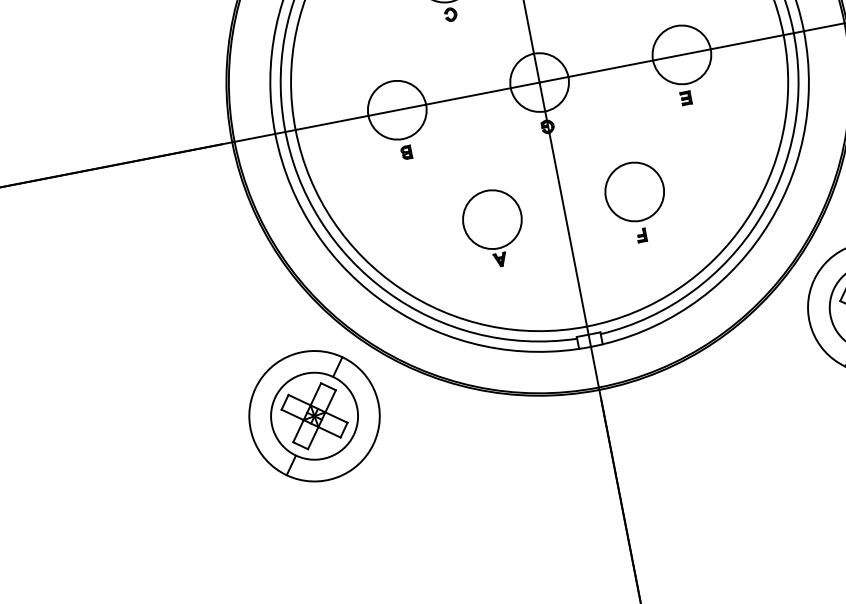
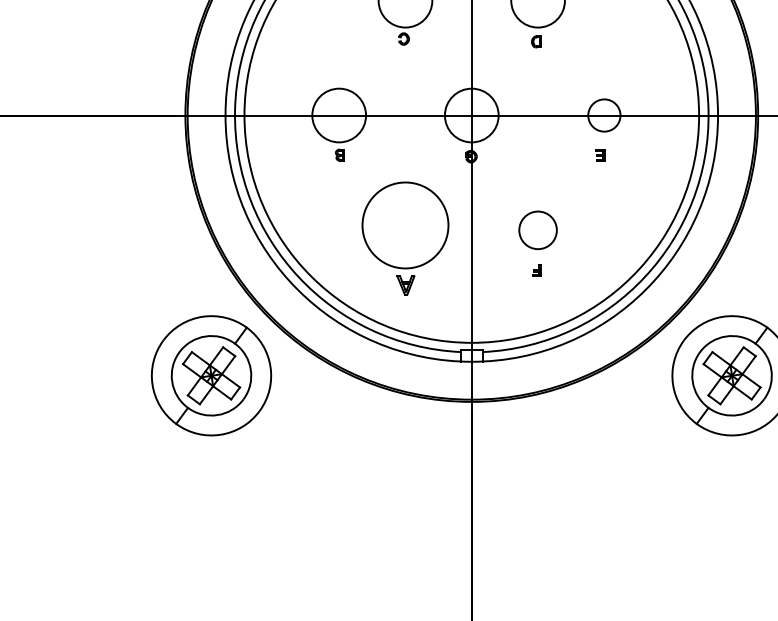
circle: (682, 54) -> (604, 115), size x0.6
circle: (634, 192) -> (537, 230), size x0.7
part: (494, 228) -> (405, 238), size x1.6

